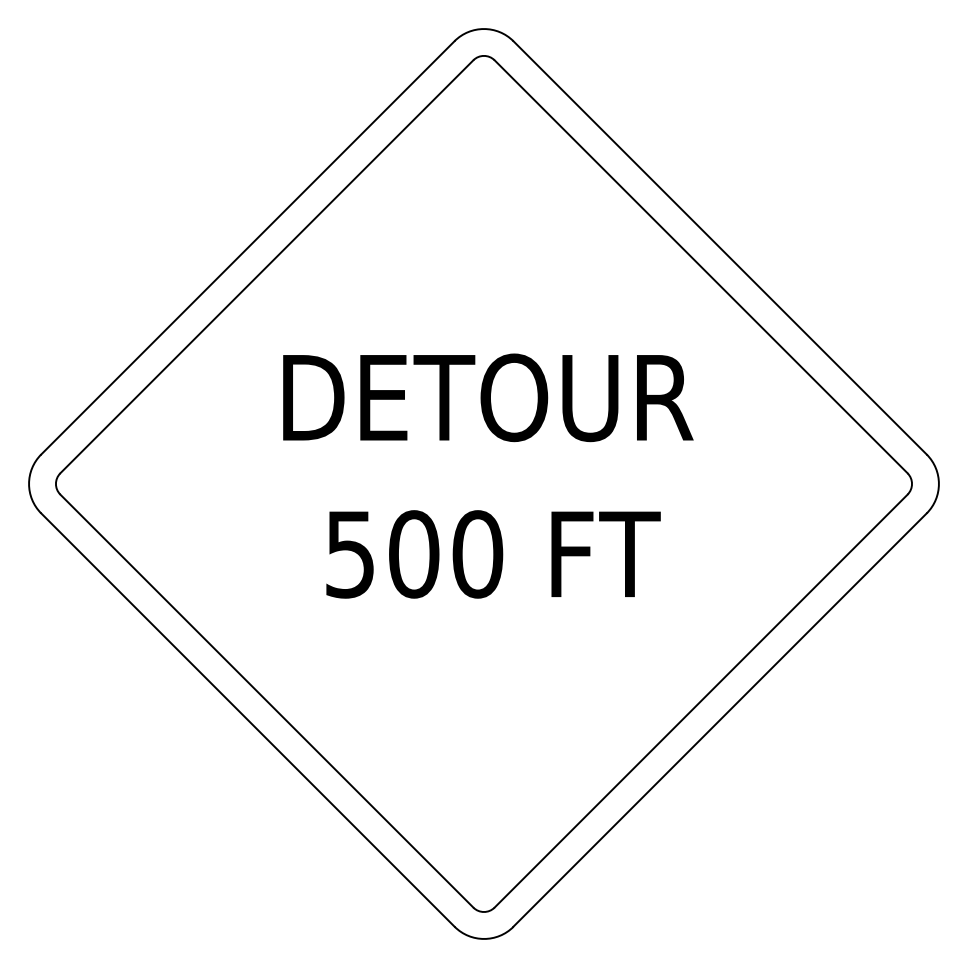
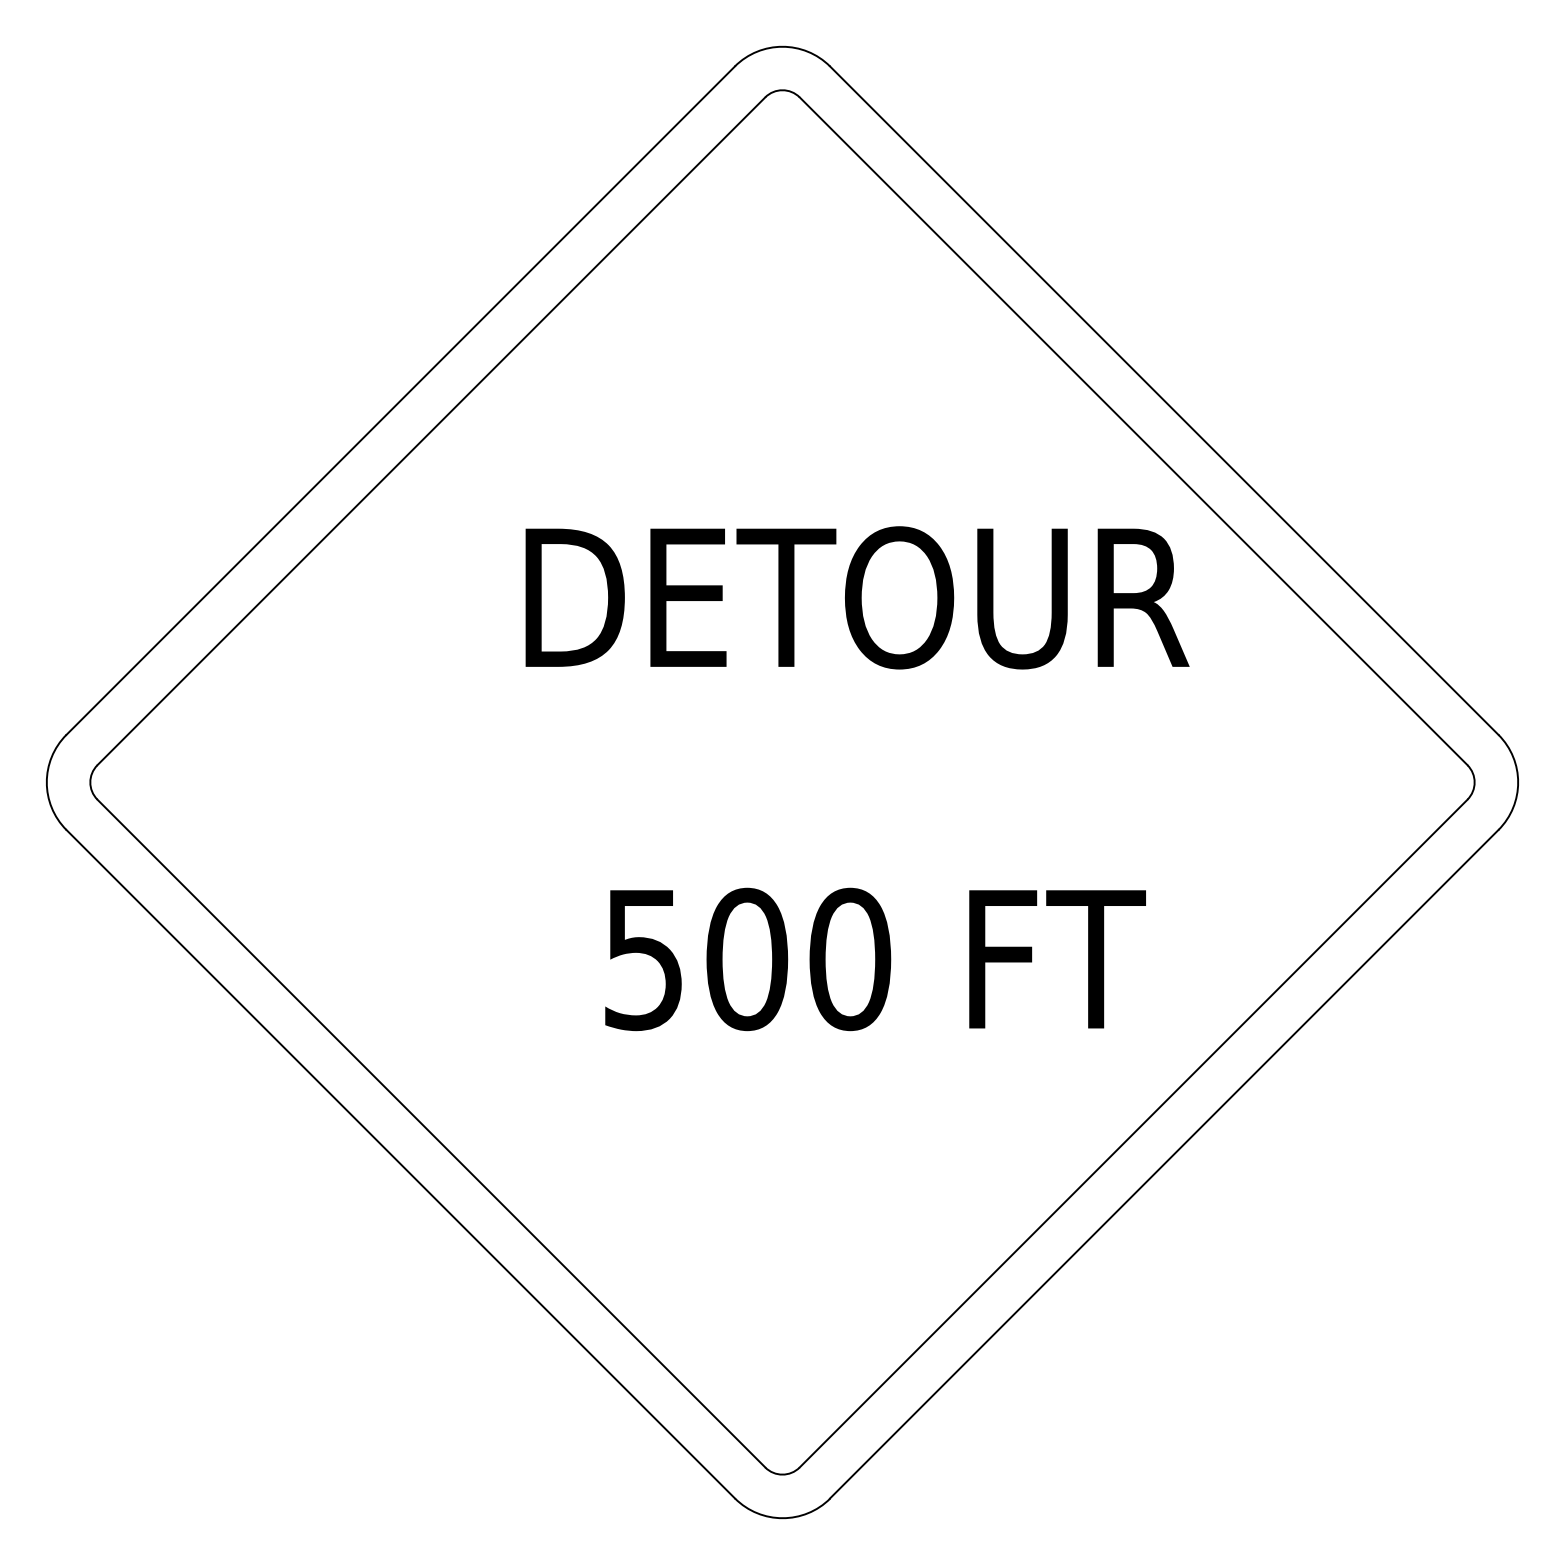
text: (488, 397) -> (857, 597), moved
text: (493, 554) -> (875, 959), moved

